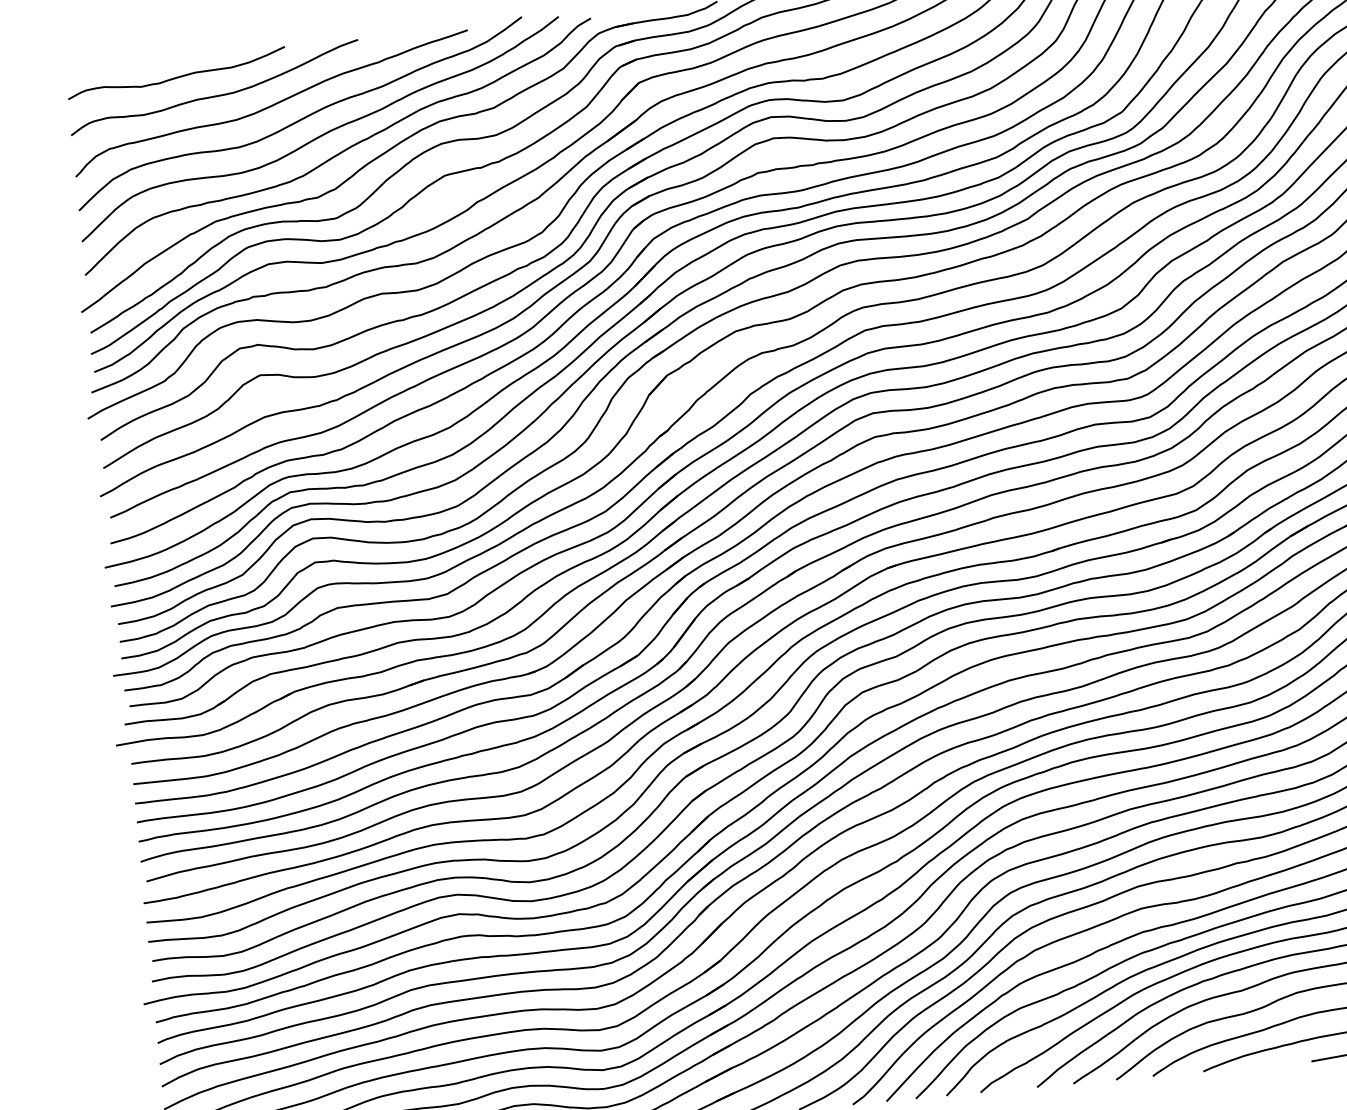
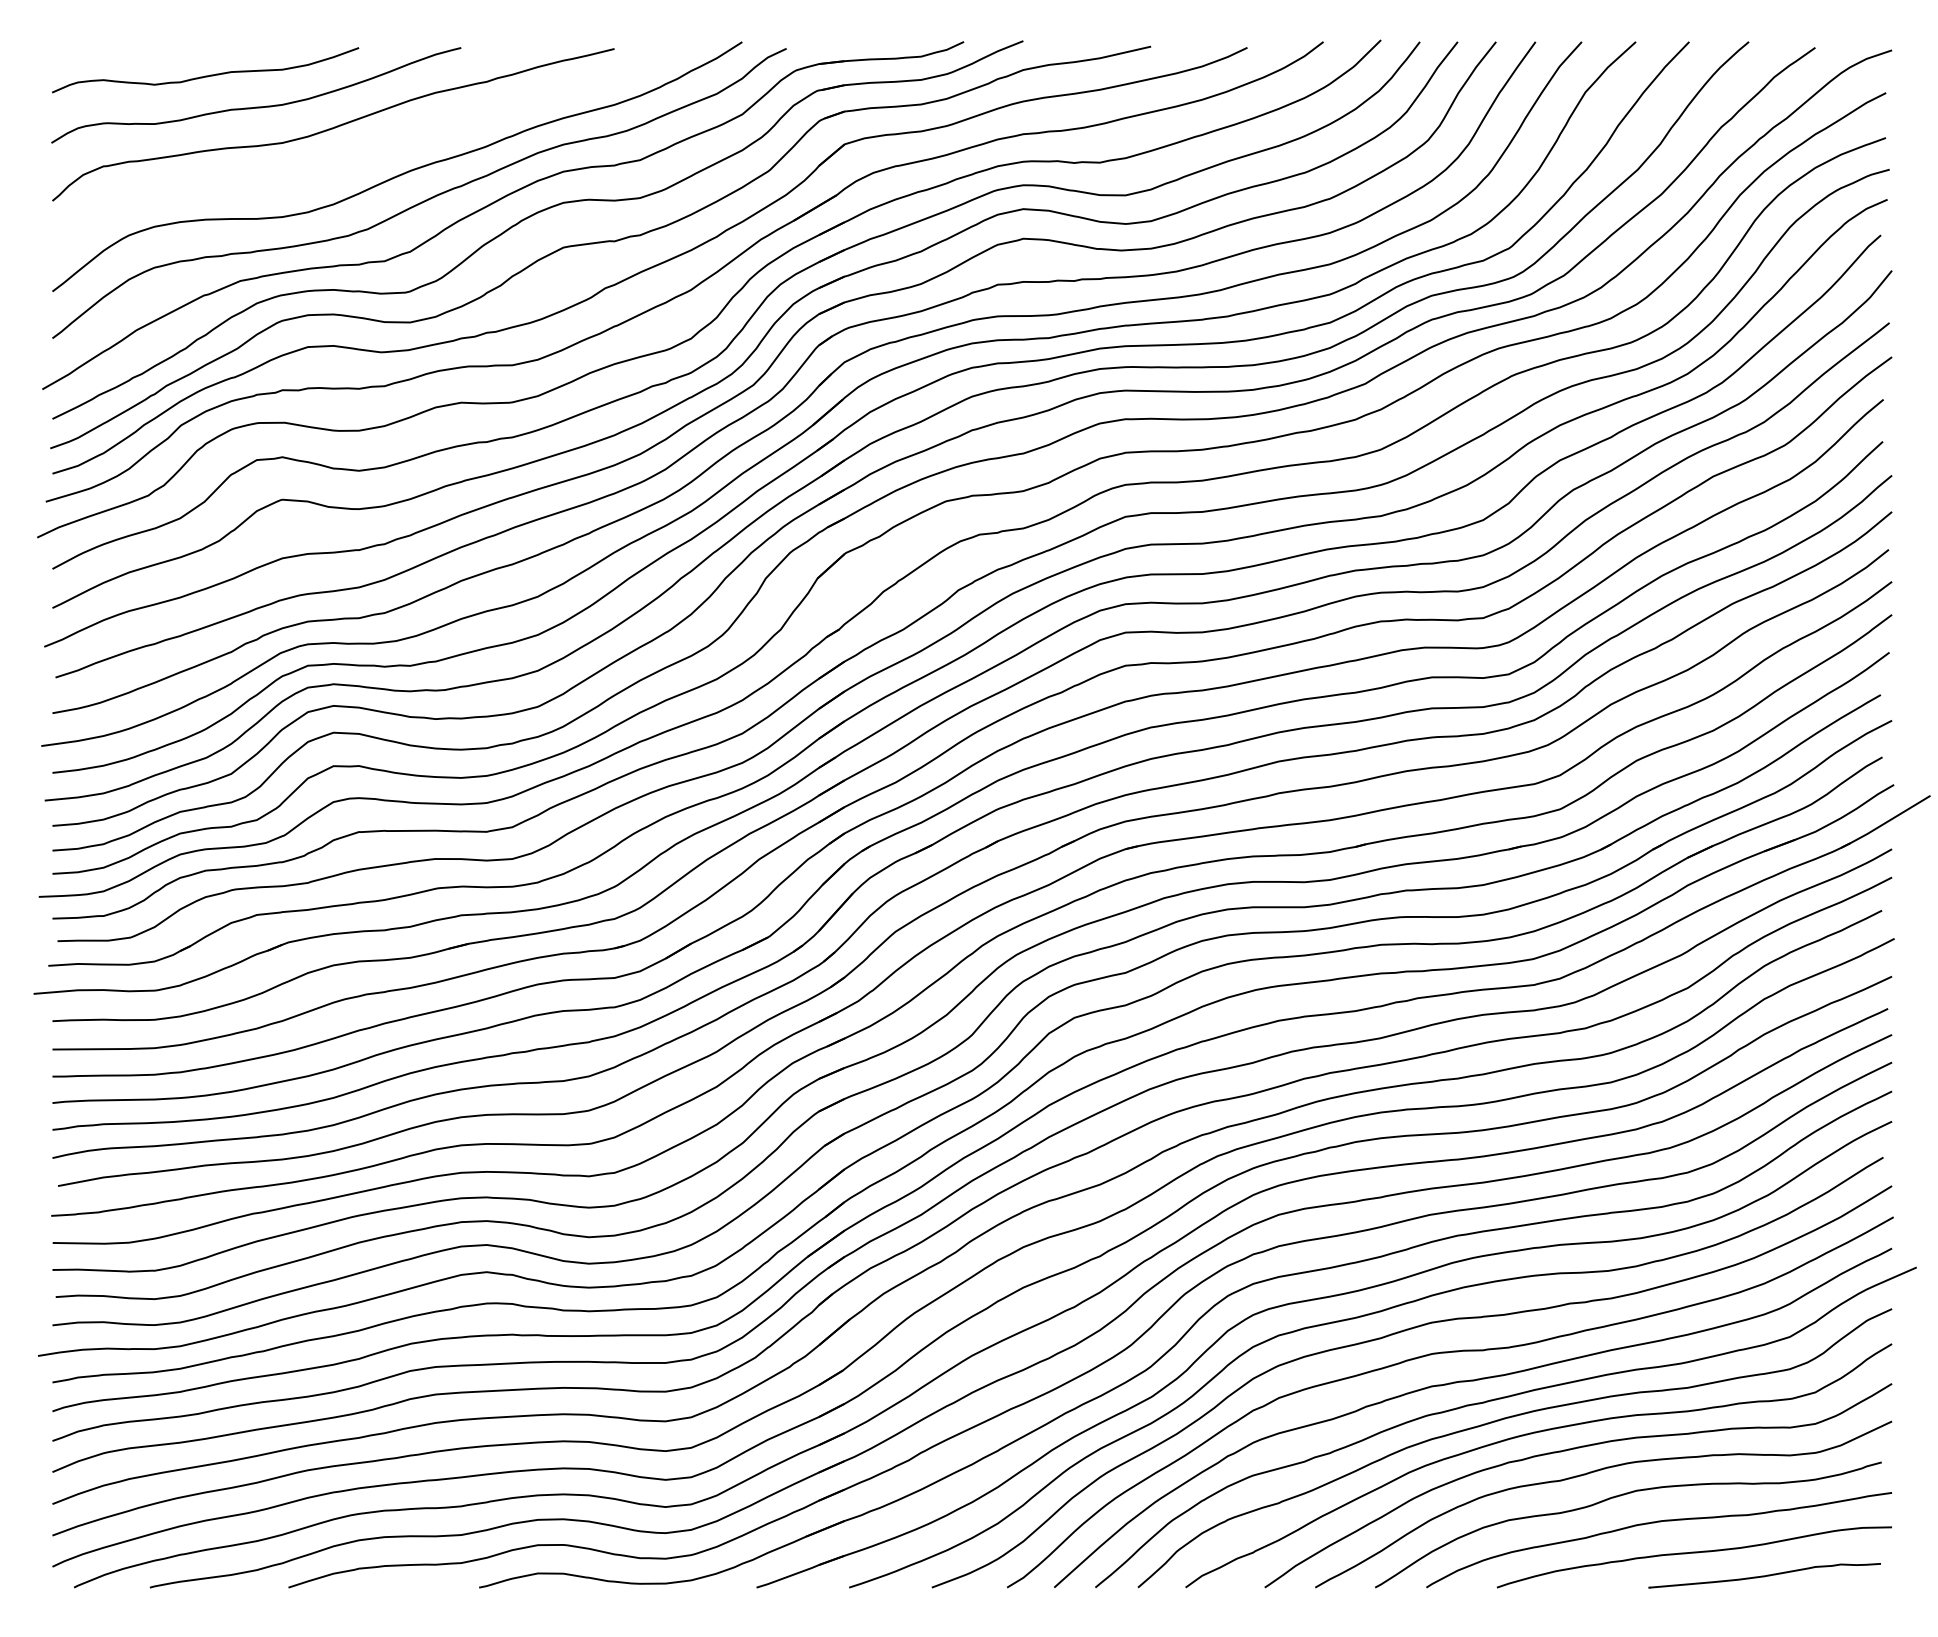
curve: (303, 117) -> (375, 148), removed

